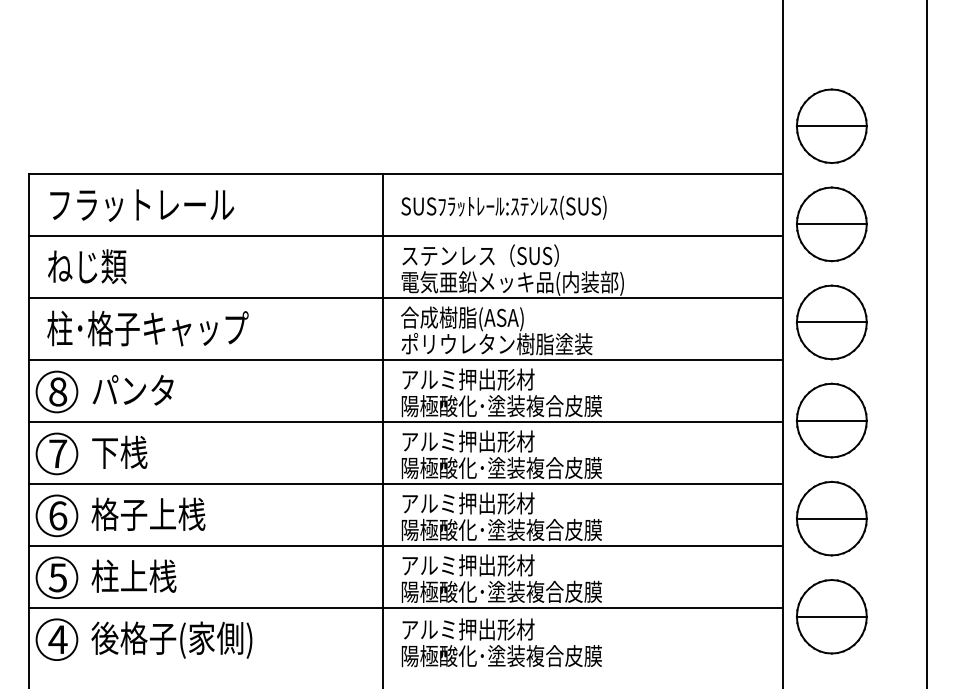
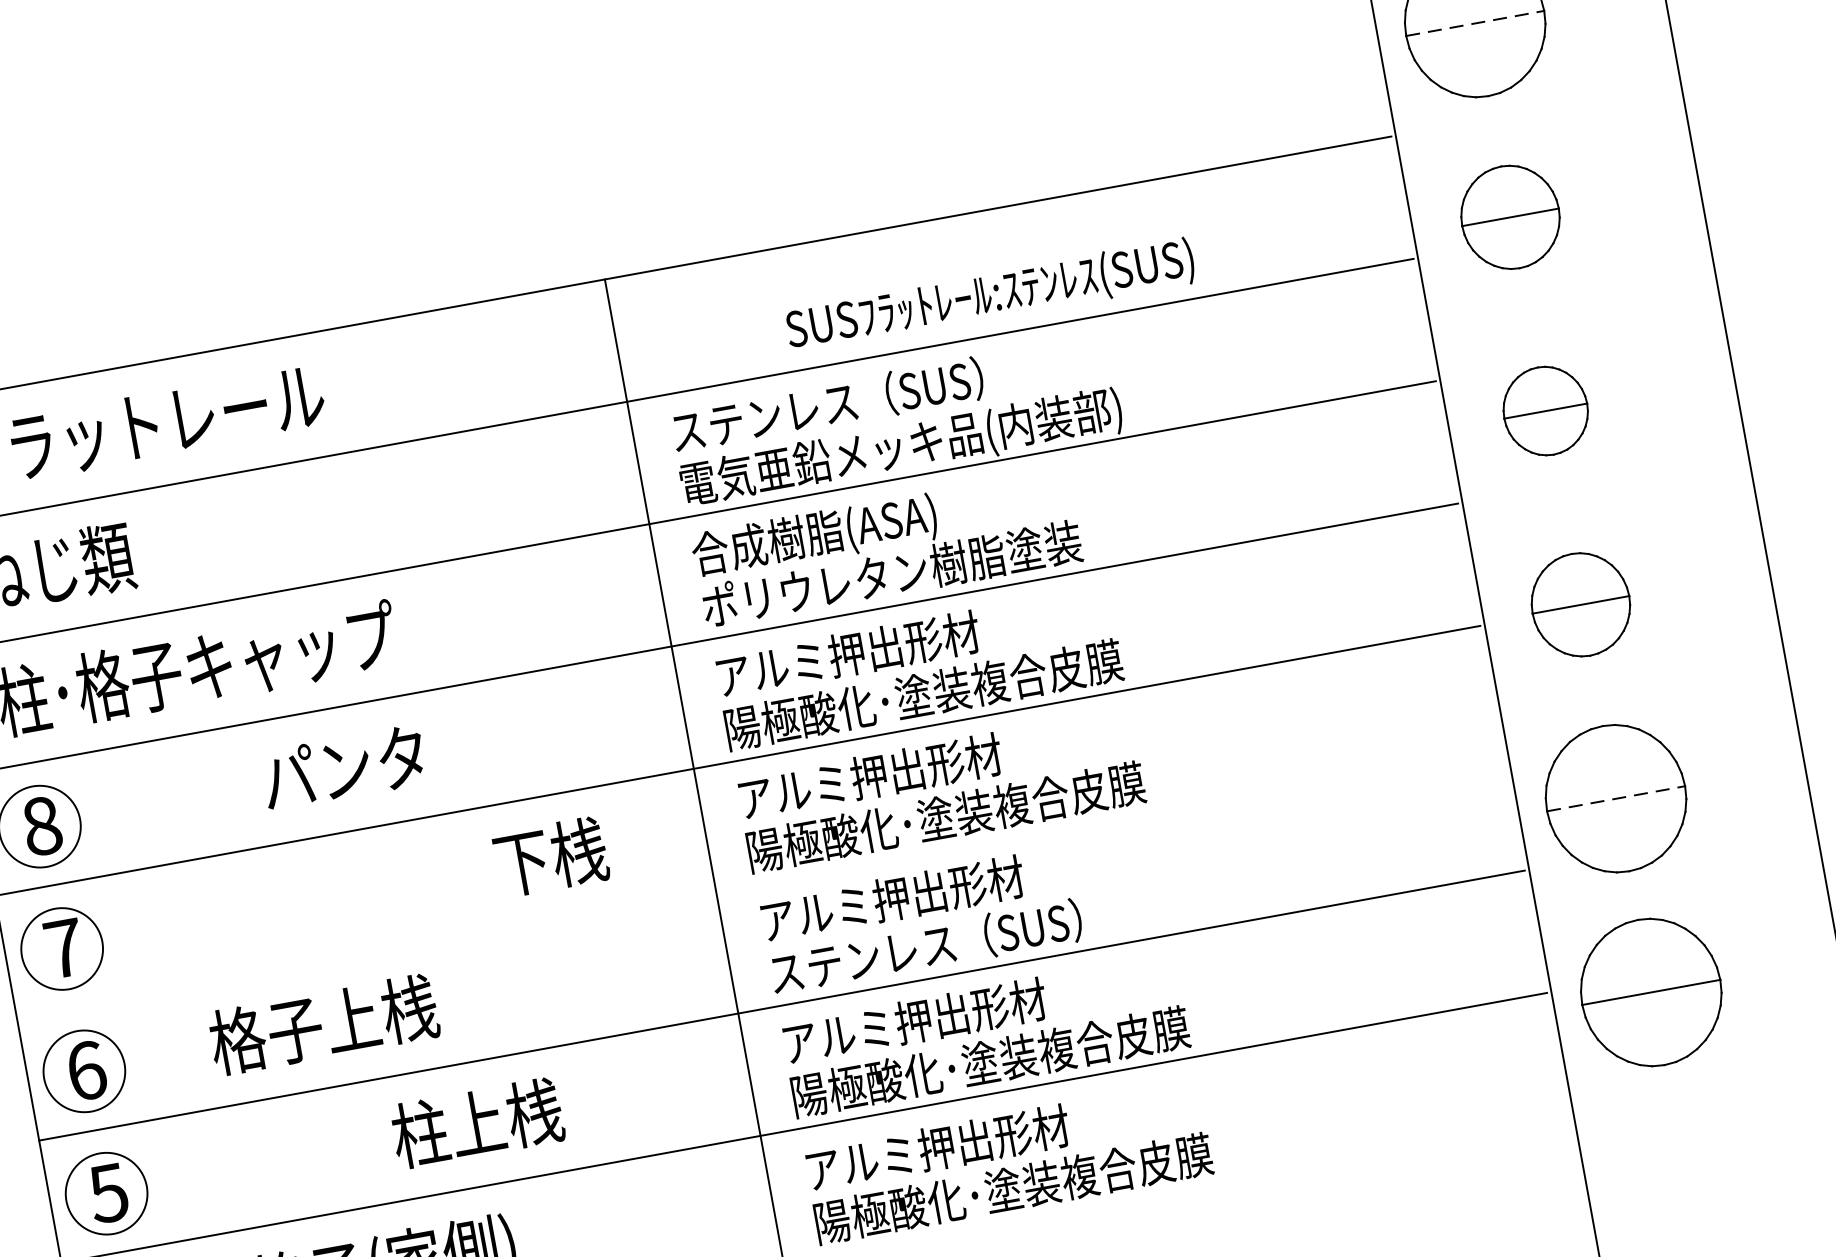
line: (831, 126) -> (1474, 24), solid -> dashed
text: (503, 207) -> (989, 295), moved
part: (831, 224) -> (1509, 217), size x0.7
part: (831, 322) -> (1544, 411), size x0.6
text: (132, 390) -> (342, 768), moved
part: (831, 420) -> (1580, 604), size x0.7
text: (119, 451) -> (550, 855), moved
line: (404, 483) -> (759, 882), removed
text: (148, 513) -> (323, 1023), moved
line: (831, 518) -> (1615, 798), solid -> dashed
text: (501, 529) -> (967, 938), 陽極酸化･塗装複合皮膜 -> ステンレス（SUS）
text: (133, 575) -> (476, 1121), moved

